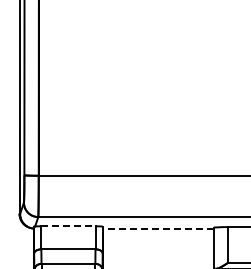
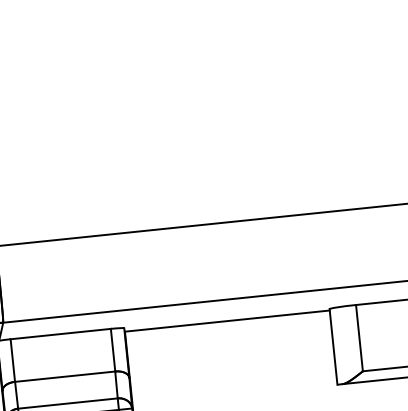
line: (68, 226) -> (60, 334), dashed -> solid
line: (157, 228) -> (225, 321), dashed -> solid

